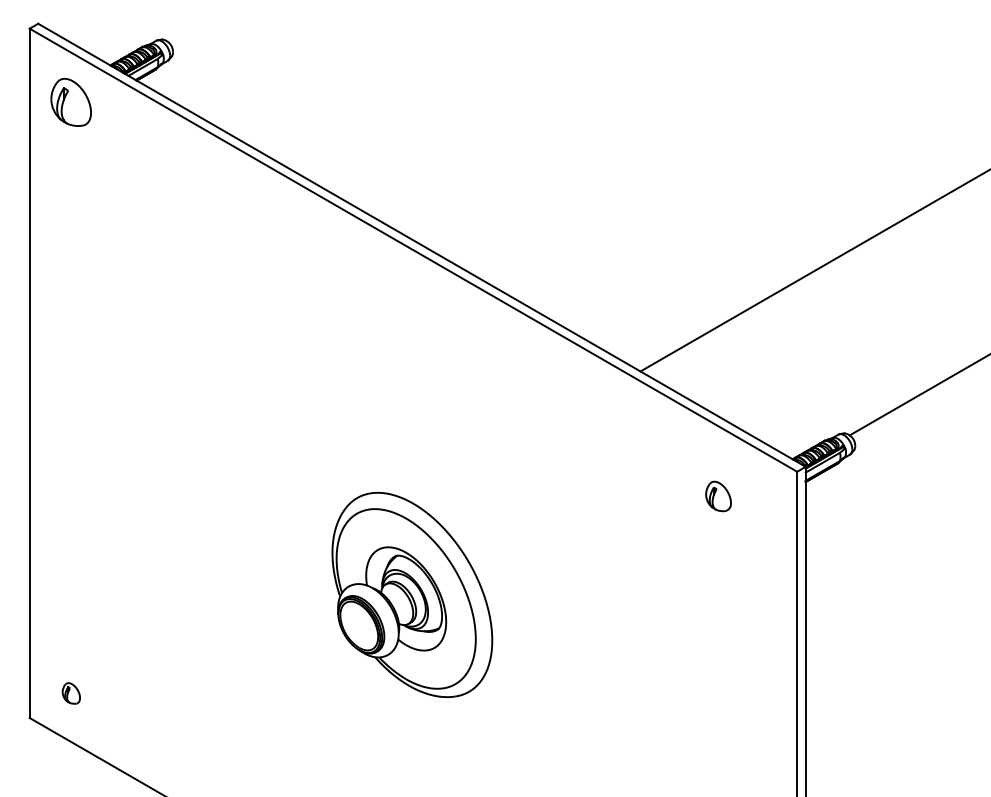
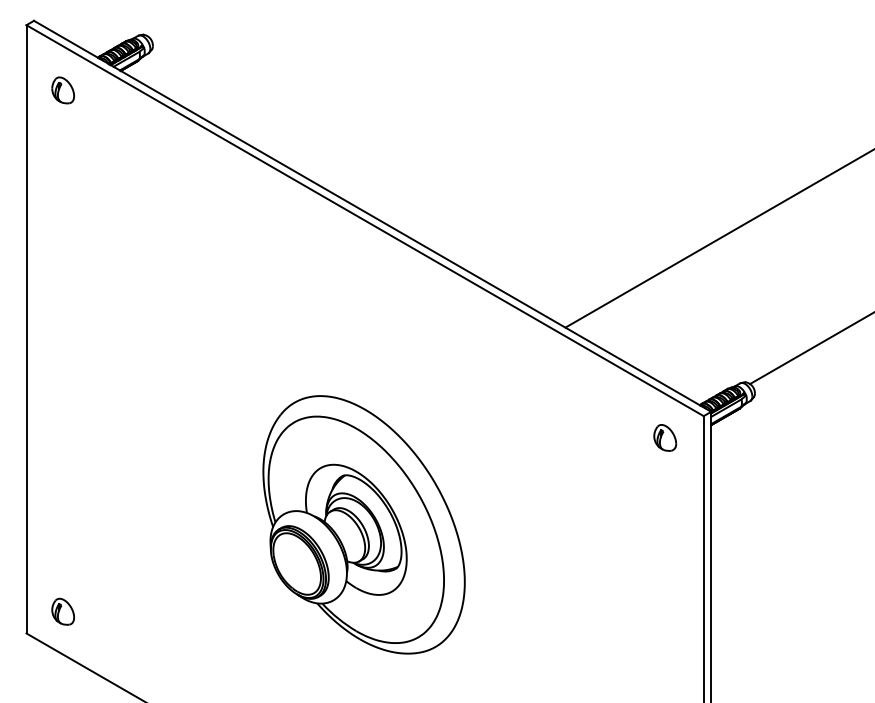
part: (71, 102) -> (63, 90), size x0.62
part: (718, 496) -> (665, 437), moved
part: (412, 594) -> (364, 524), size x1.43
part: (71, 693) -> (63, 611), size x1.43

